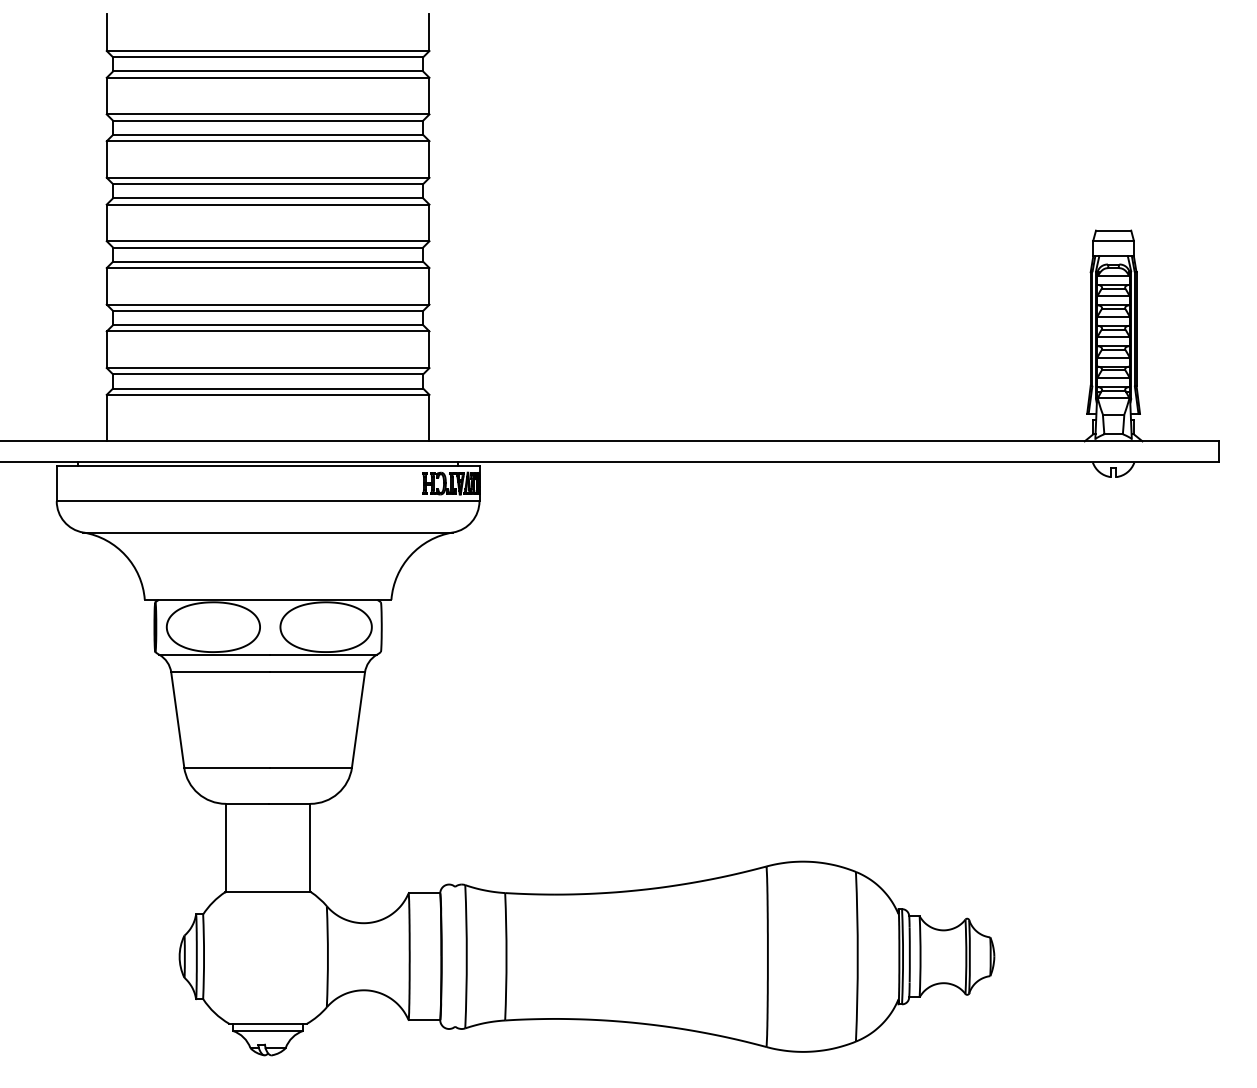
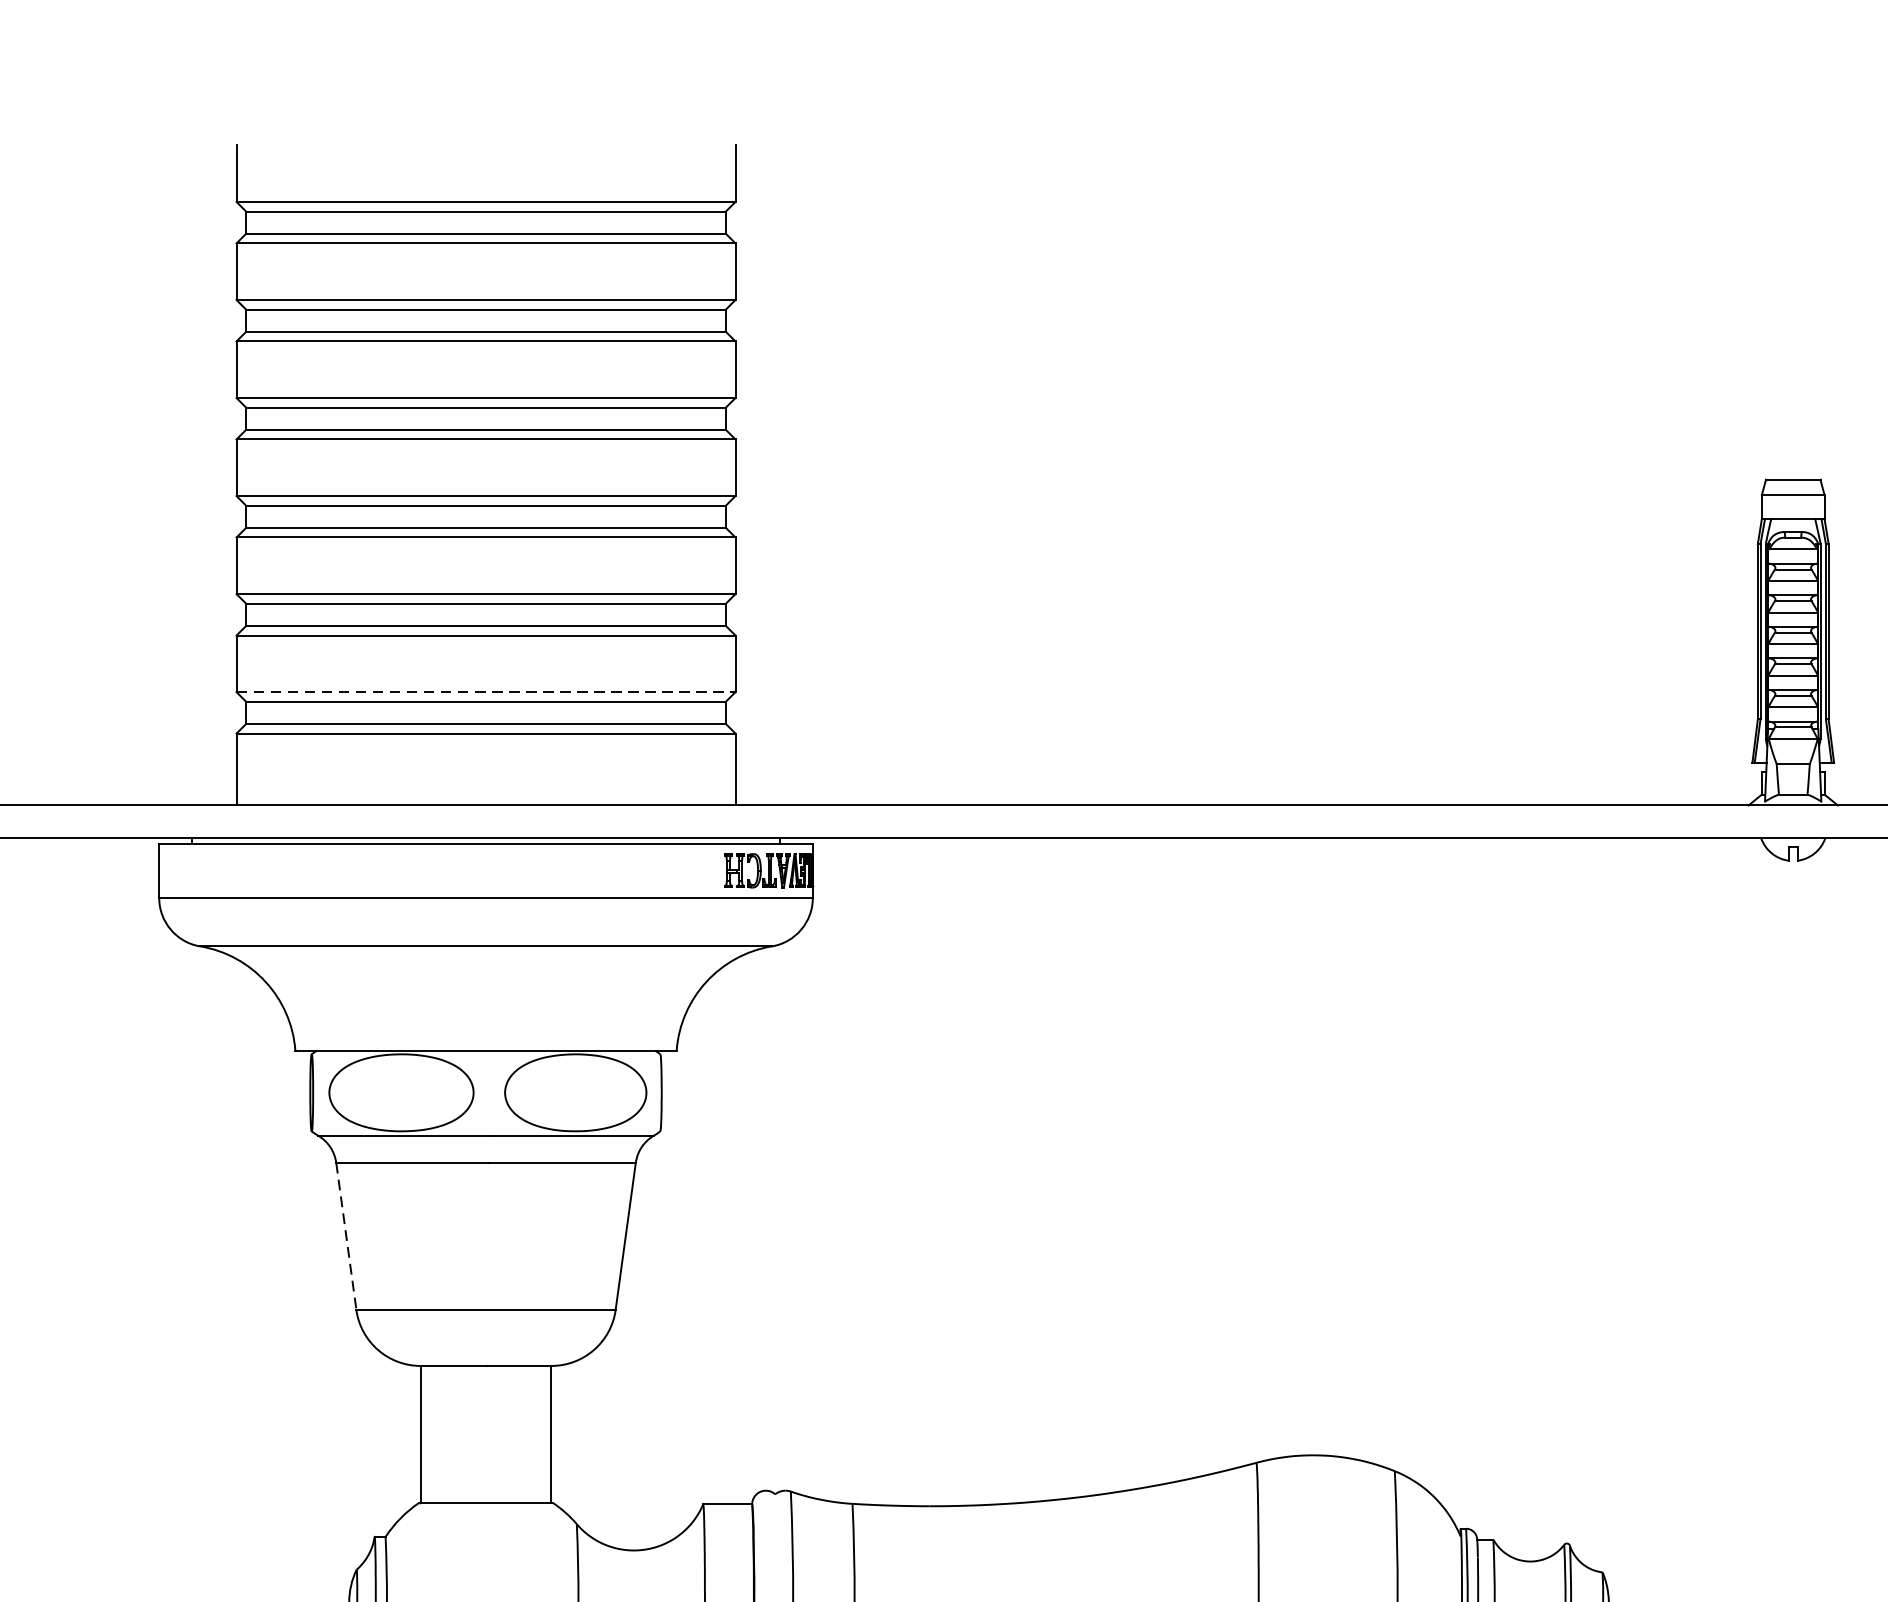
line: (268, 368) -> (486, 692), solid -> dashed
line: (177, 720) -> (345, 1237), solid -> dashed

